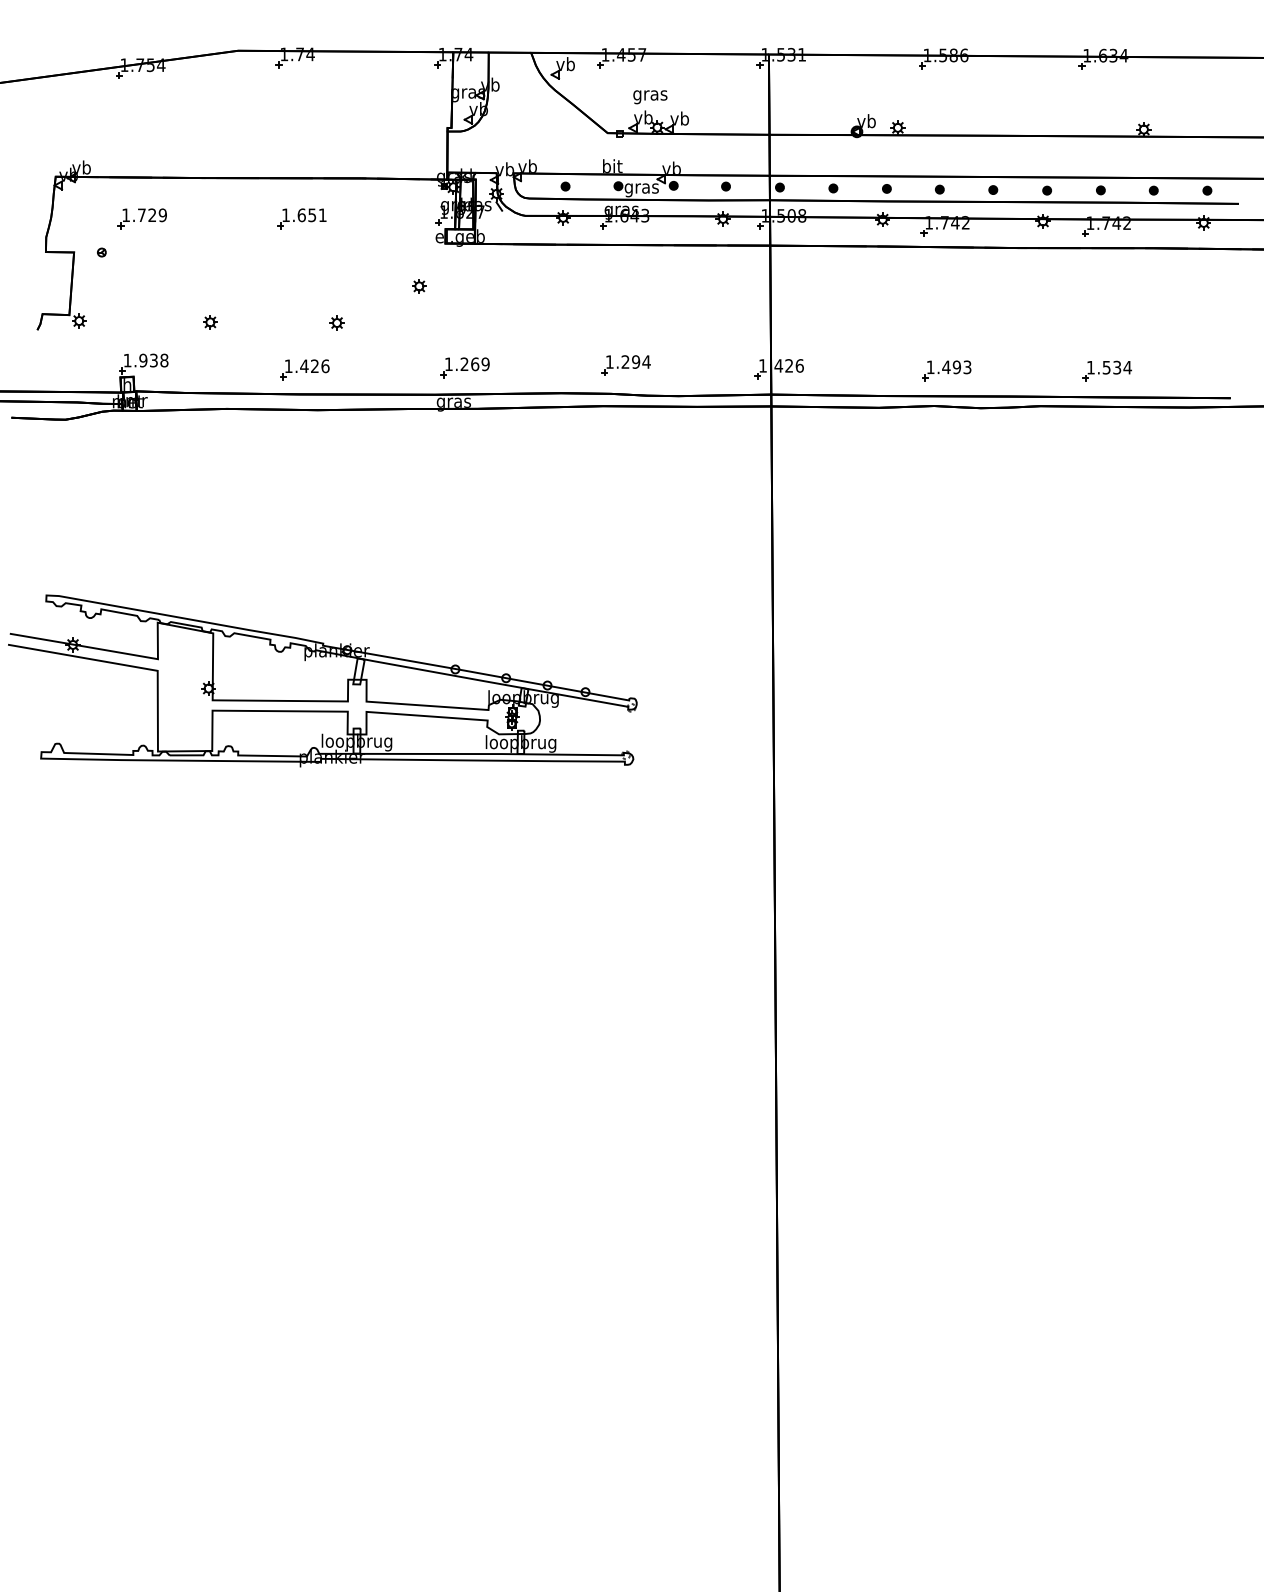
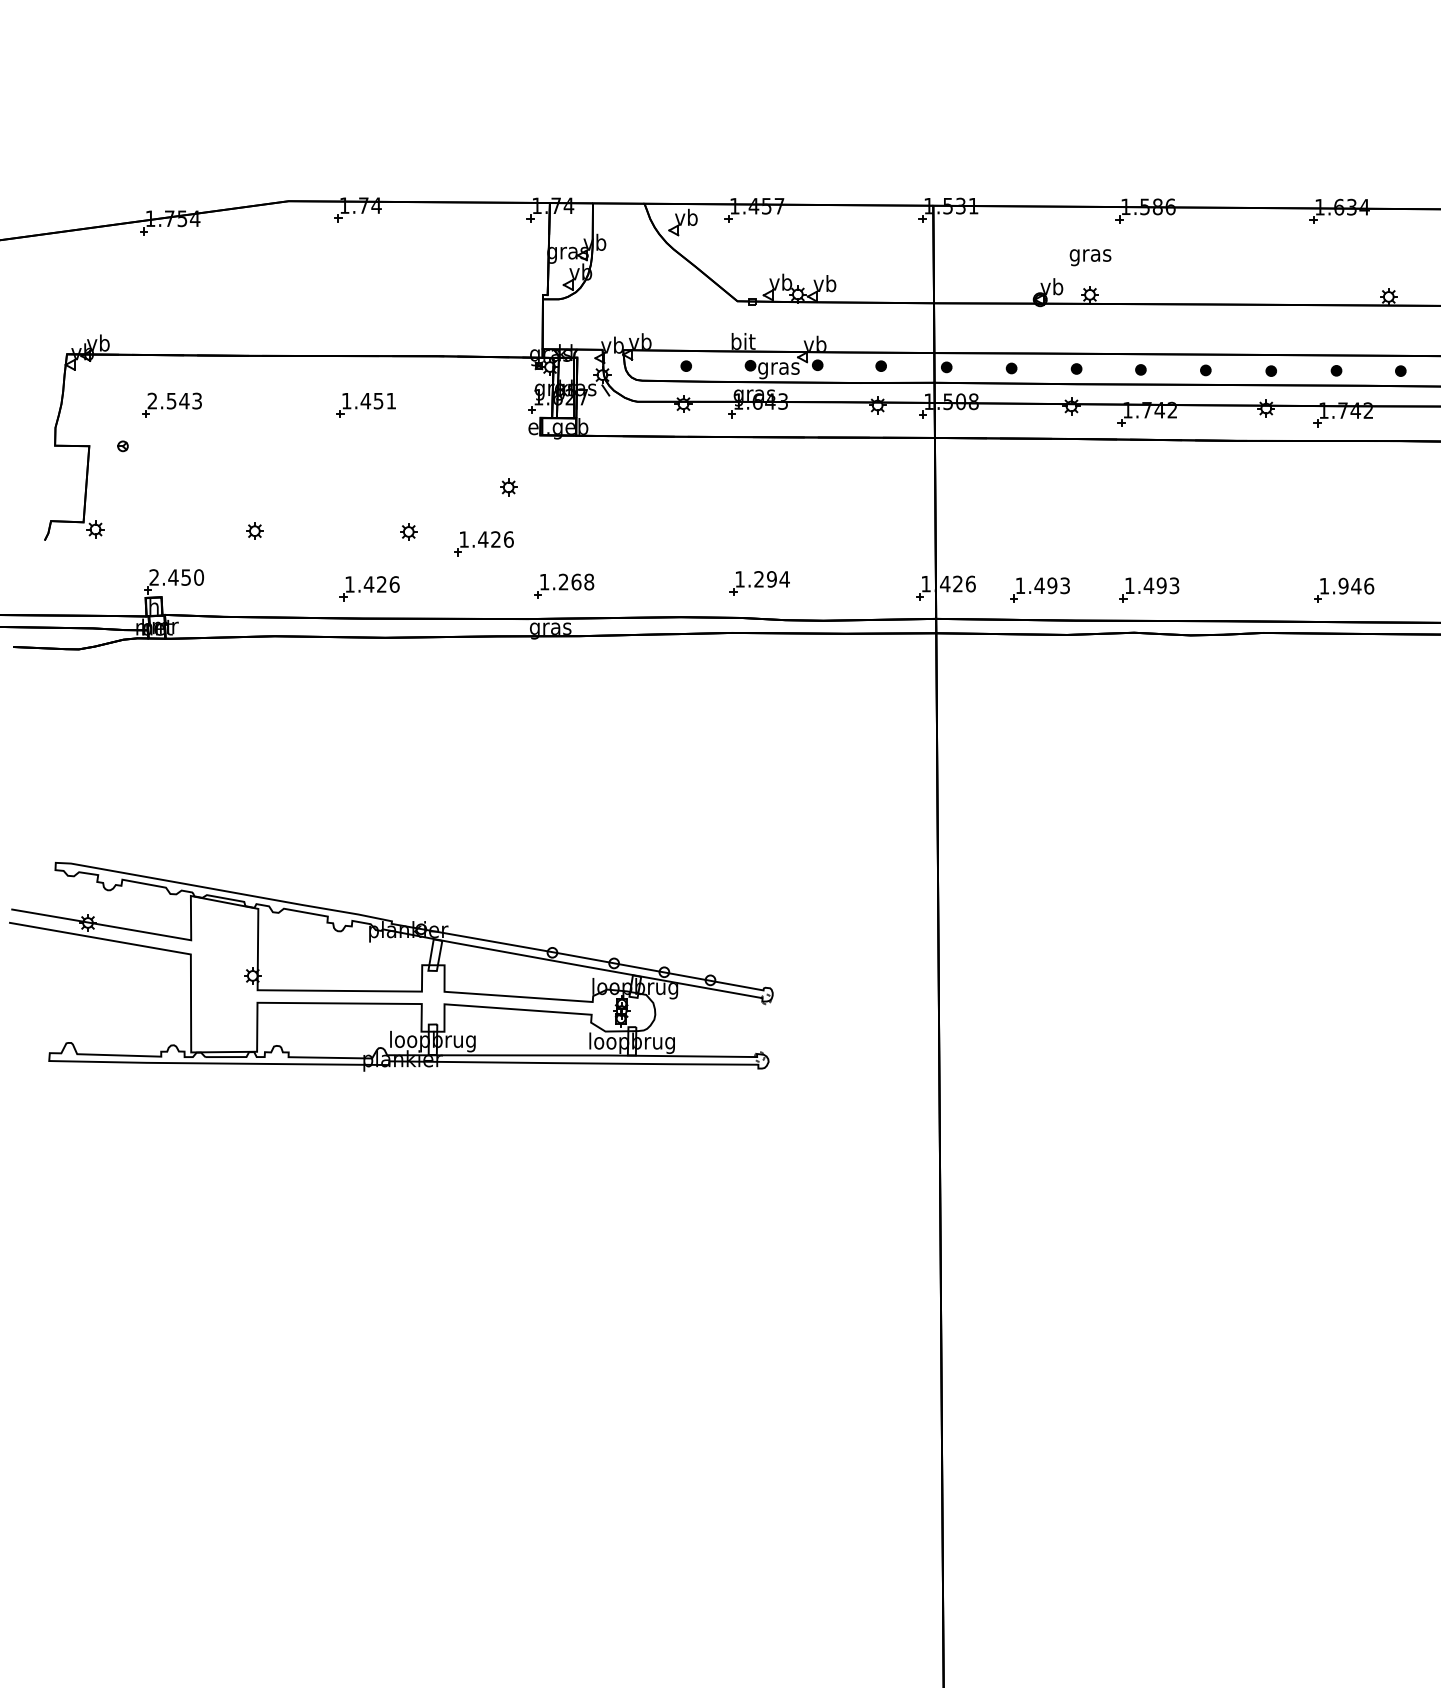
text: (650, 97) -> (1090, 257), moved
text: (144, 215) -> (174, 401), 1.729 -> 2.543
text: (301, 215) -> (365, 401), 1.651 -> 1.451
part: (398, 332) -> (483, 543), added
text: (145, 360) -> (176, 577), 1.938 -> 2.450
text: (485, 364) -> (589, 582), 1.269 -> 1.268
text: (1117, 367) -> (1356, 585), 1.534 -> 1.946
part: (856, 370) -> (1039, 589), added

